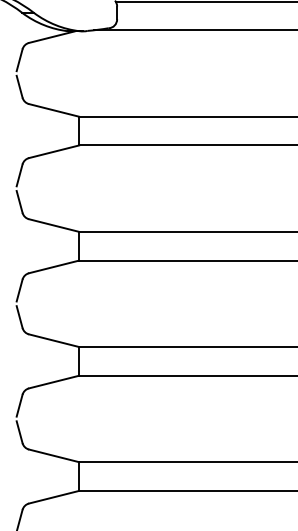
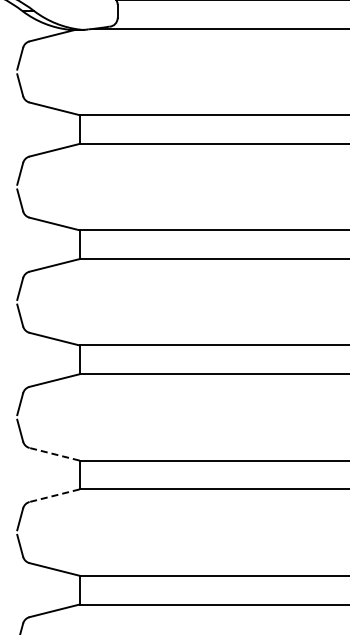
line: (53, 456) -> (54, 454), solid -> dashed
line: (53, 497) -> (54, 495), solid -> dashed

